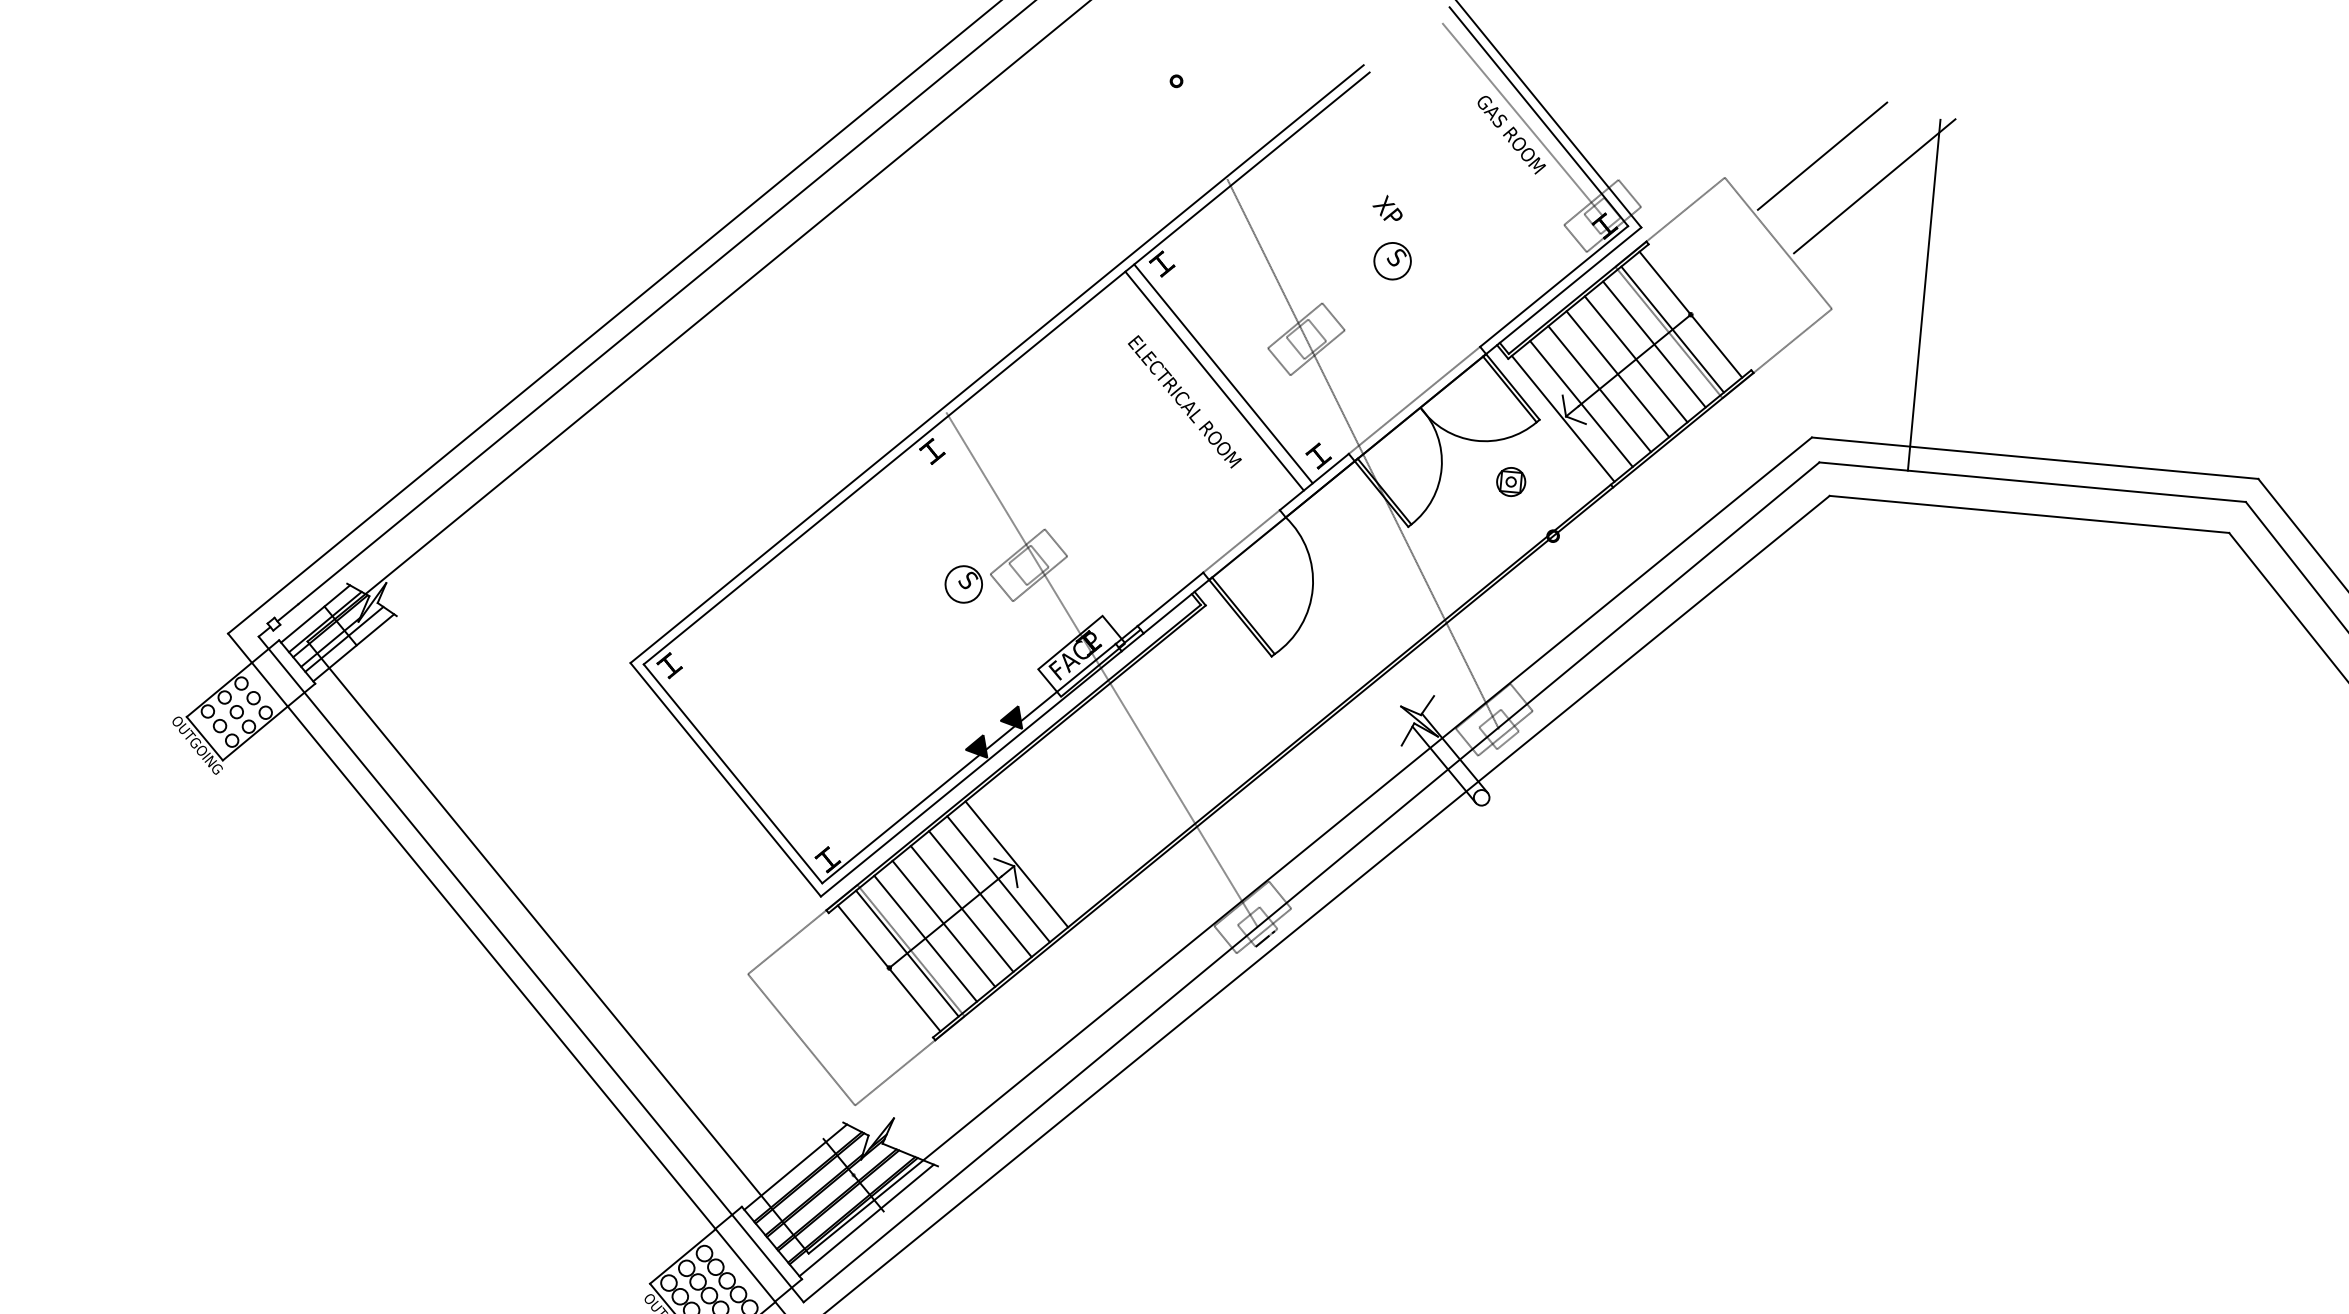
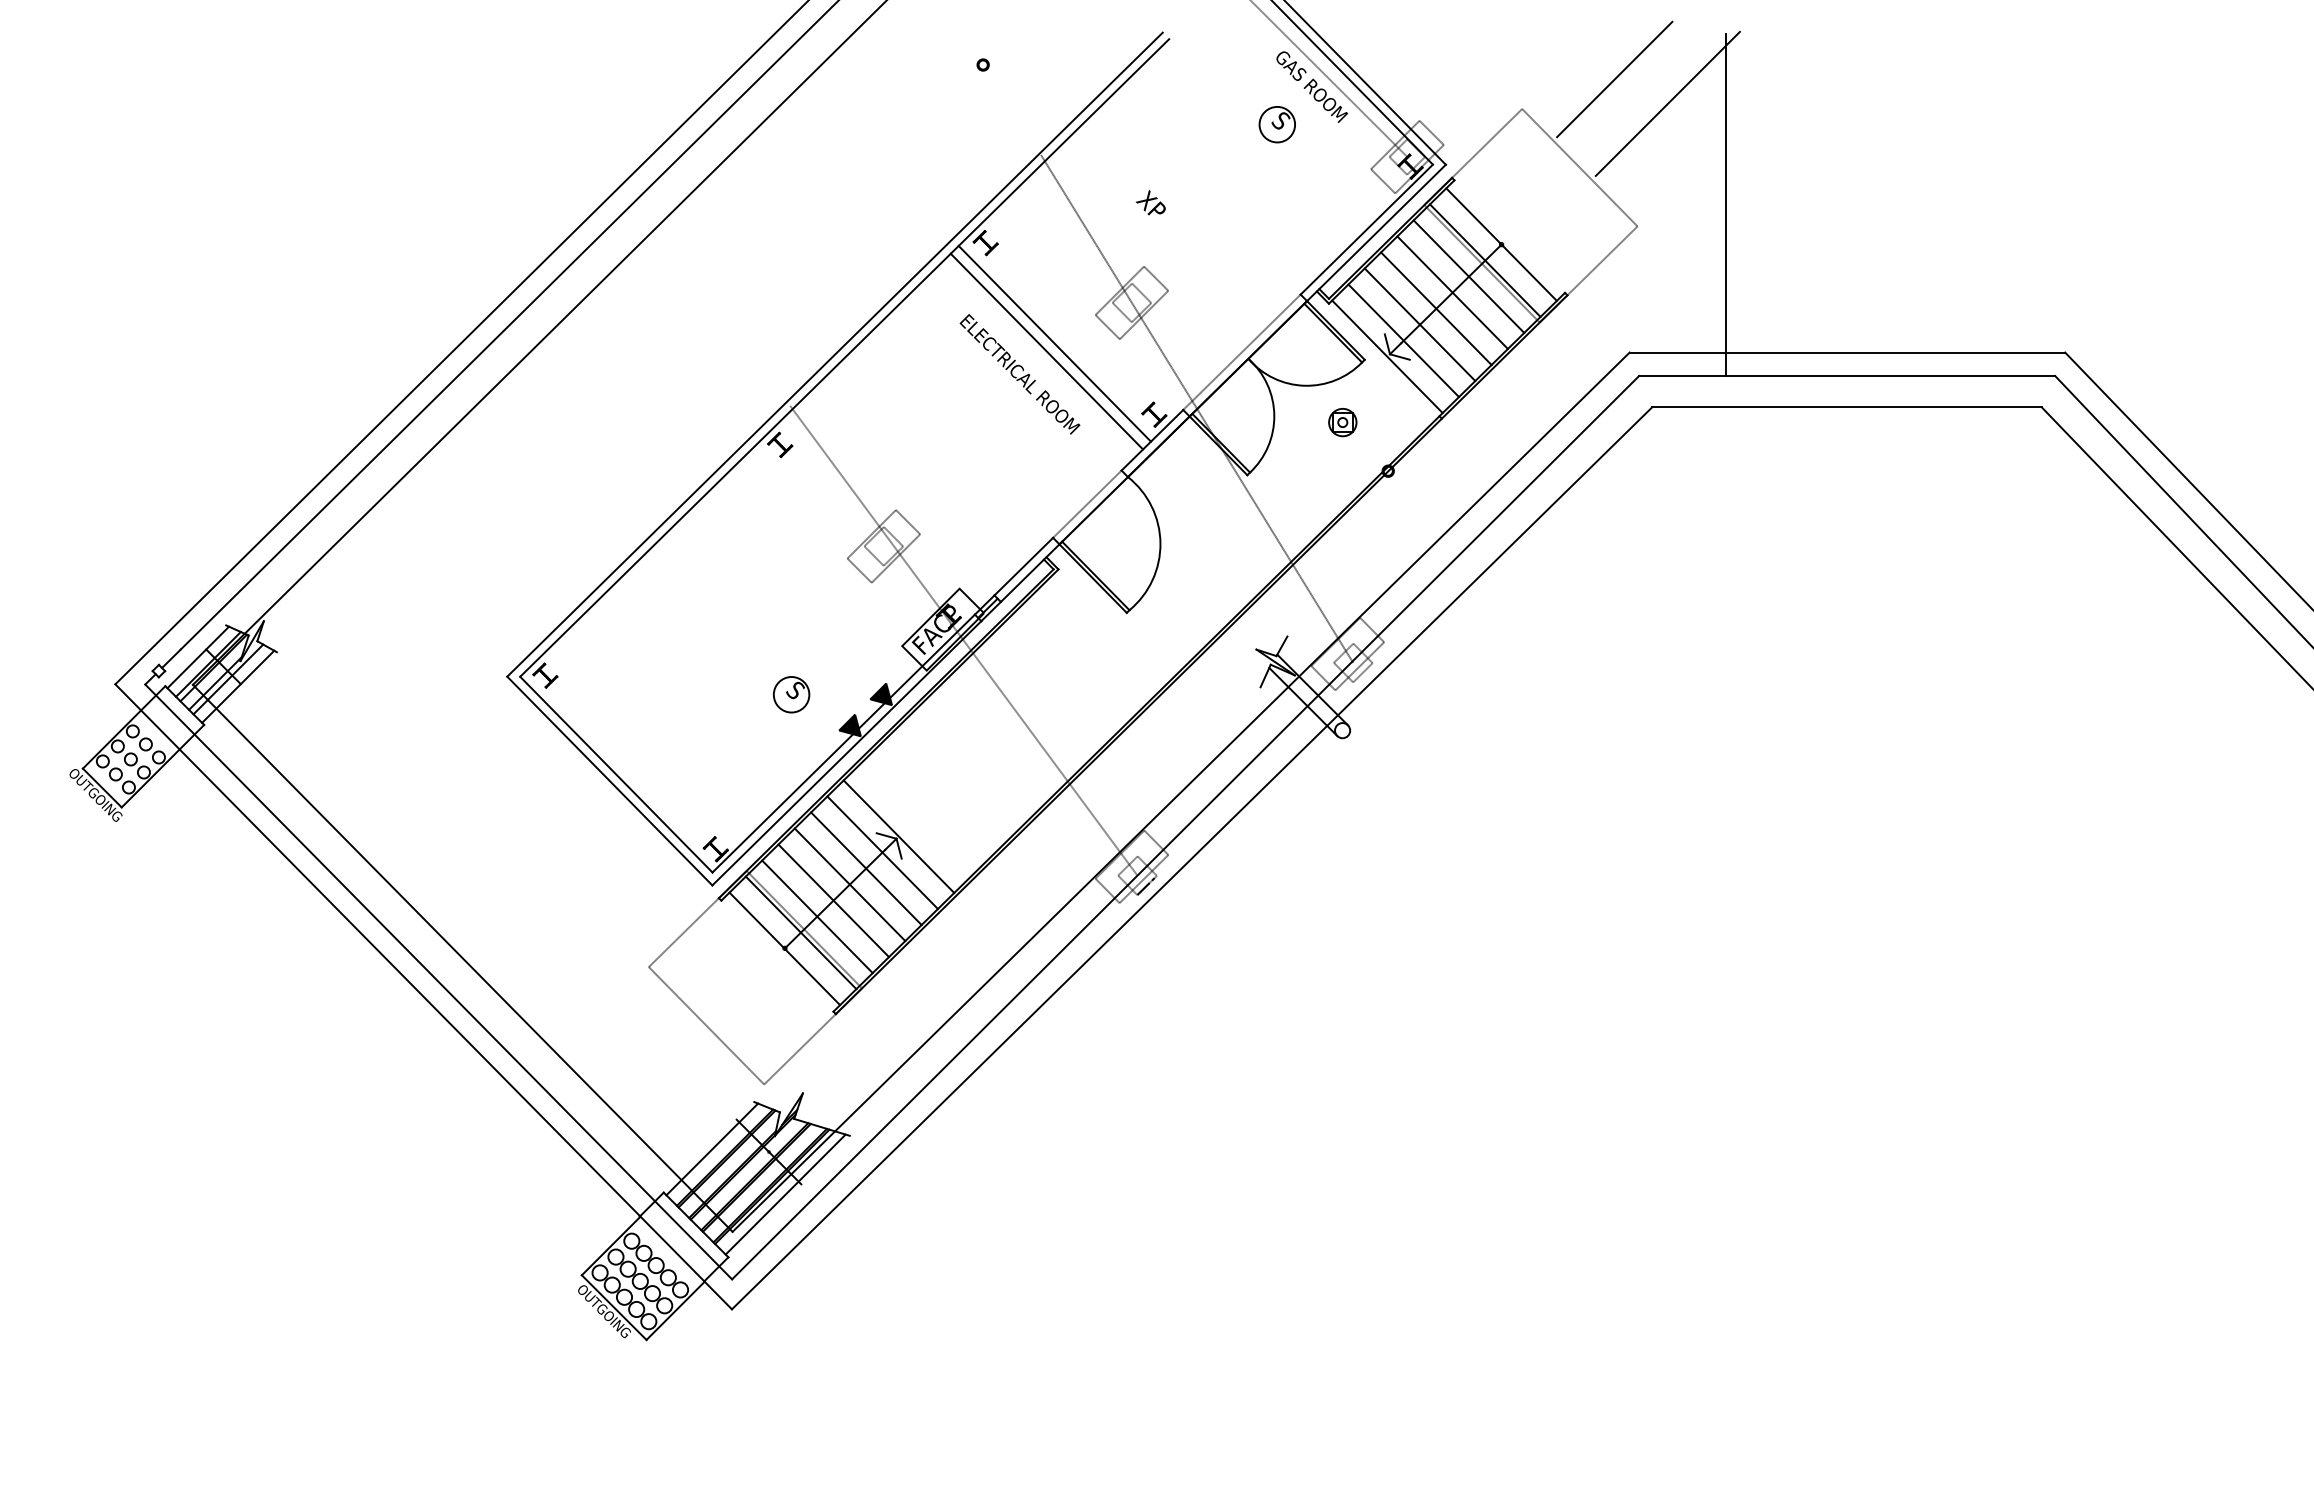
text: (1387, 207) -> (1150, 202), moved
part: (1391, 260) -> (1276, 124), moved
part: (963, 584) -> (791, 694), moved

